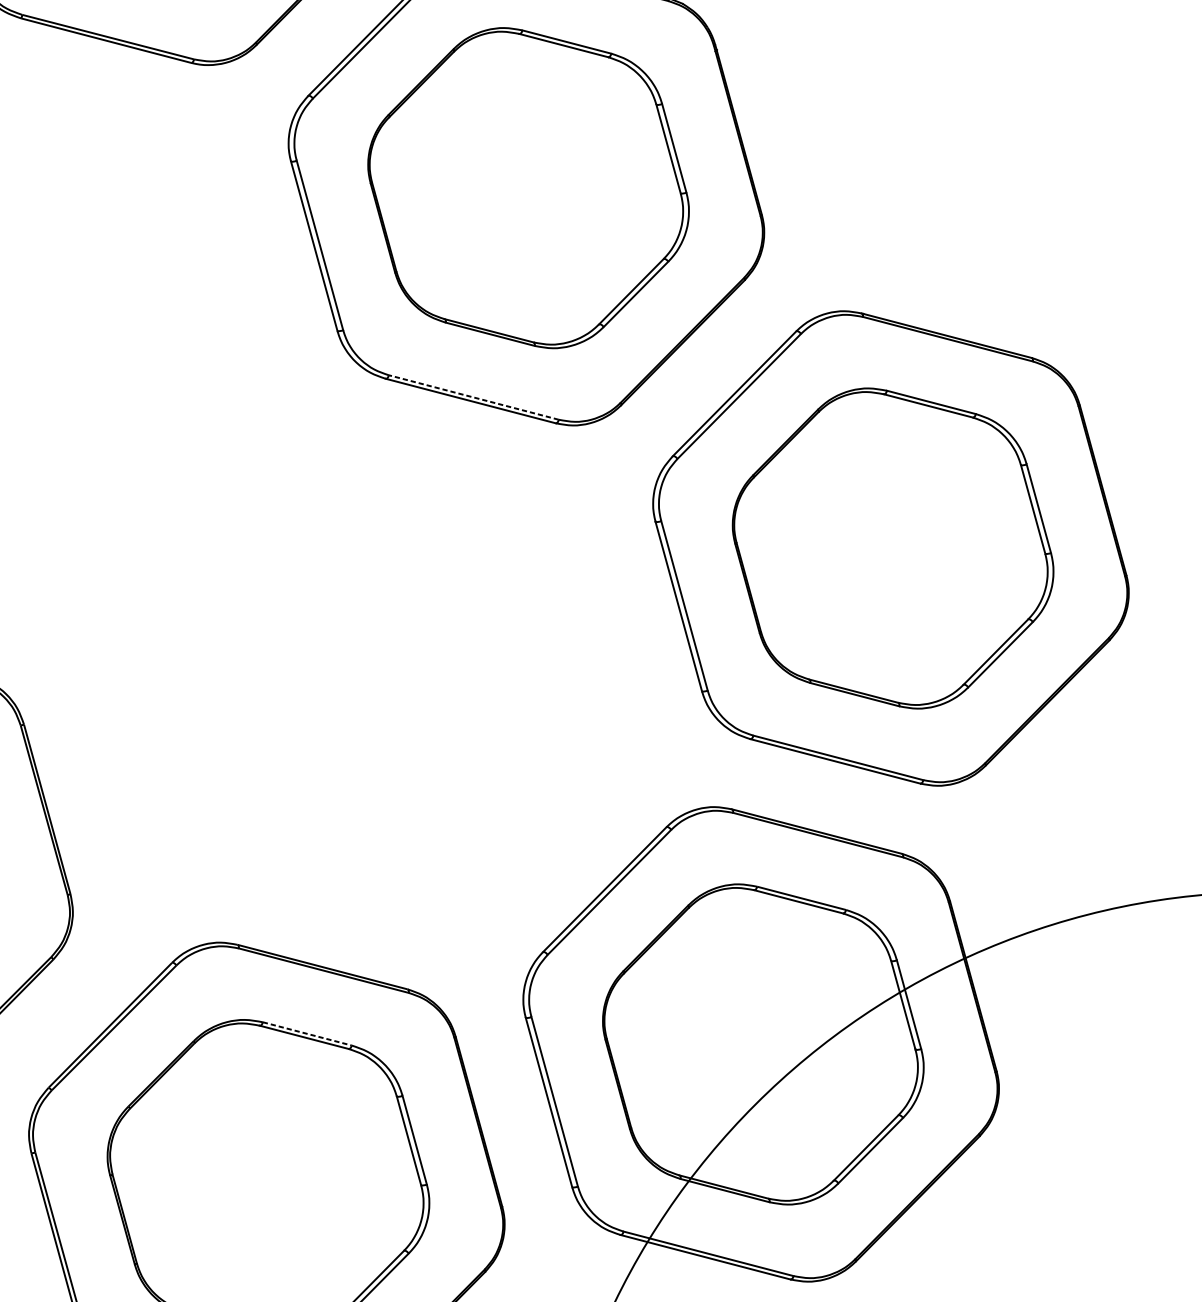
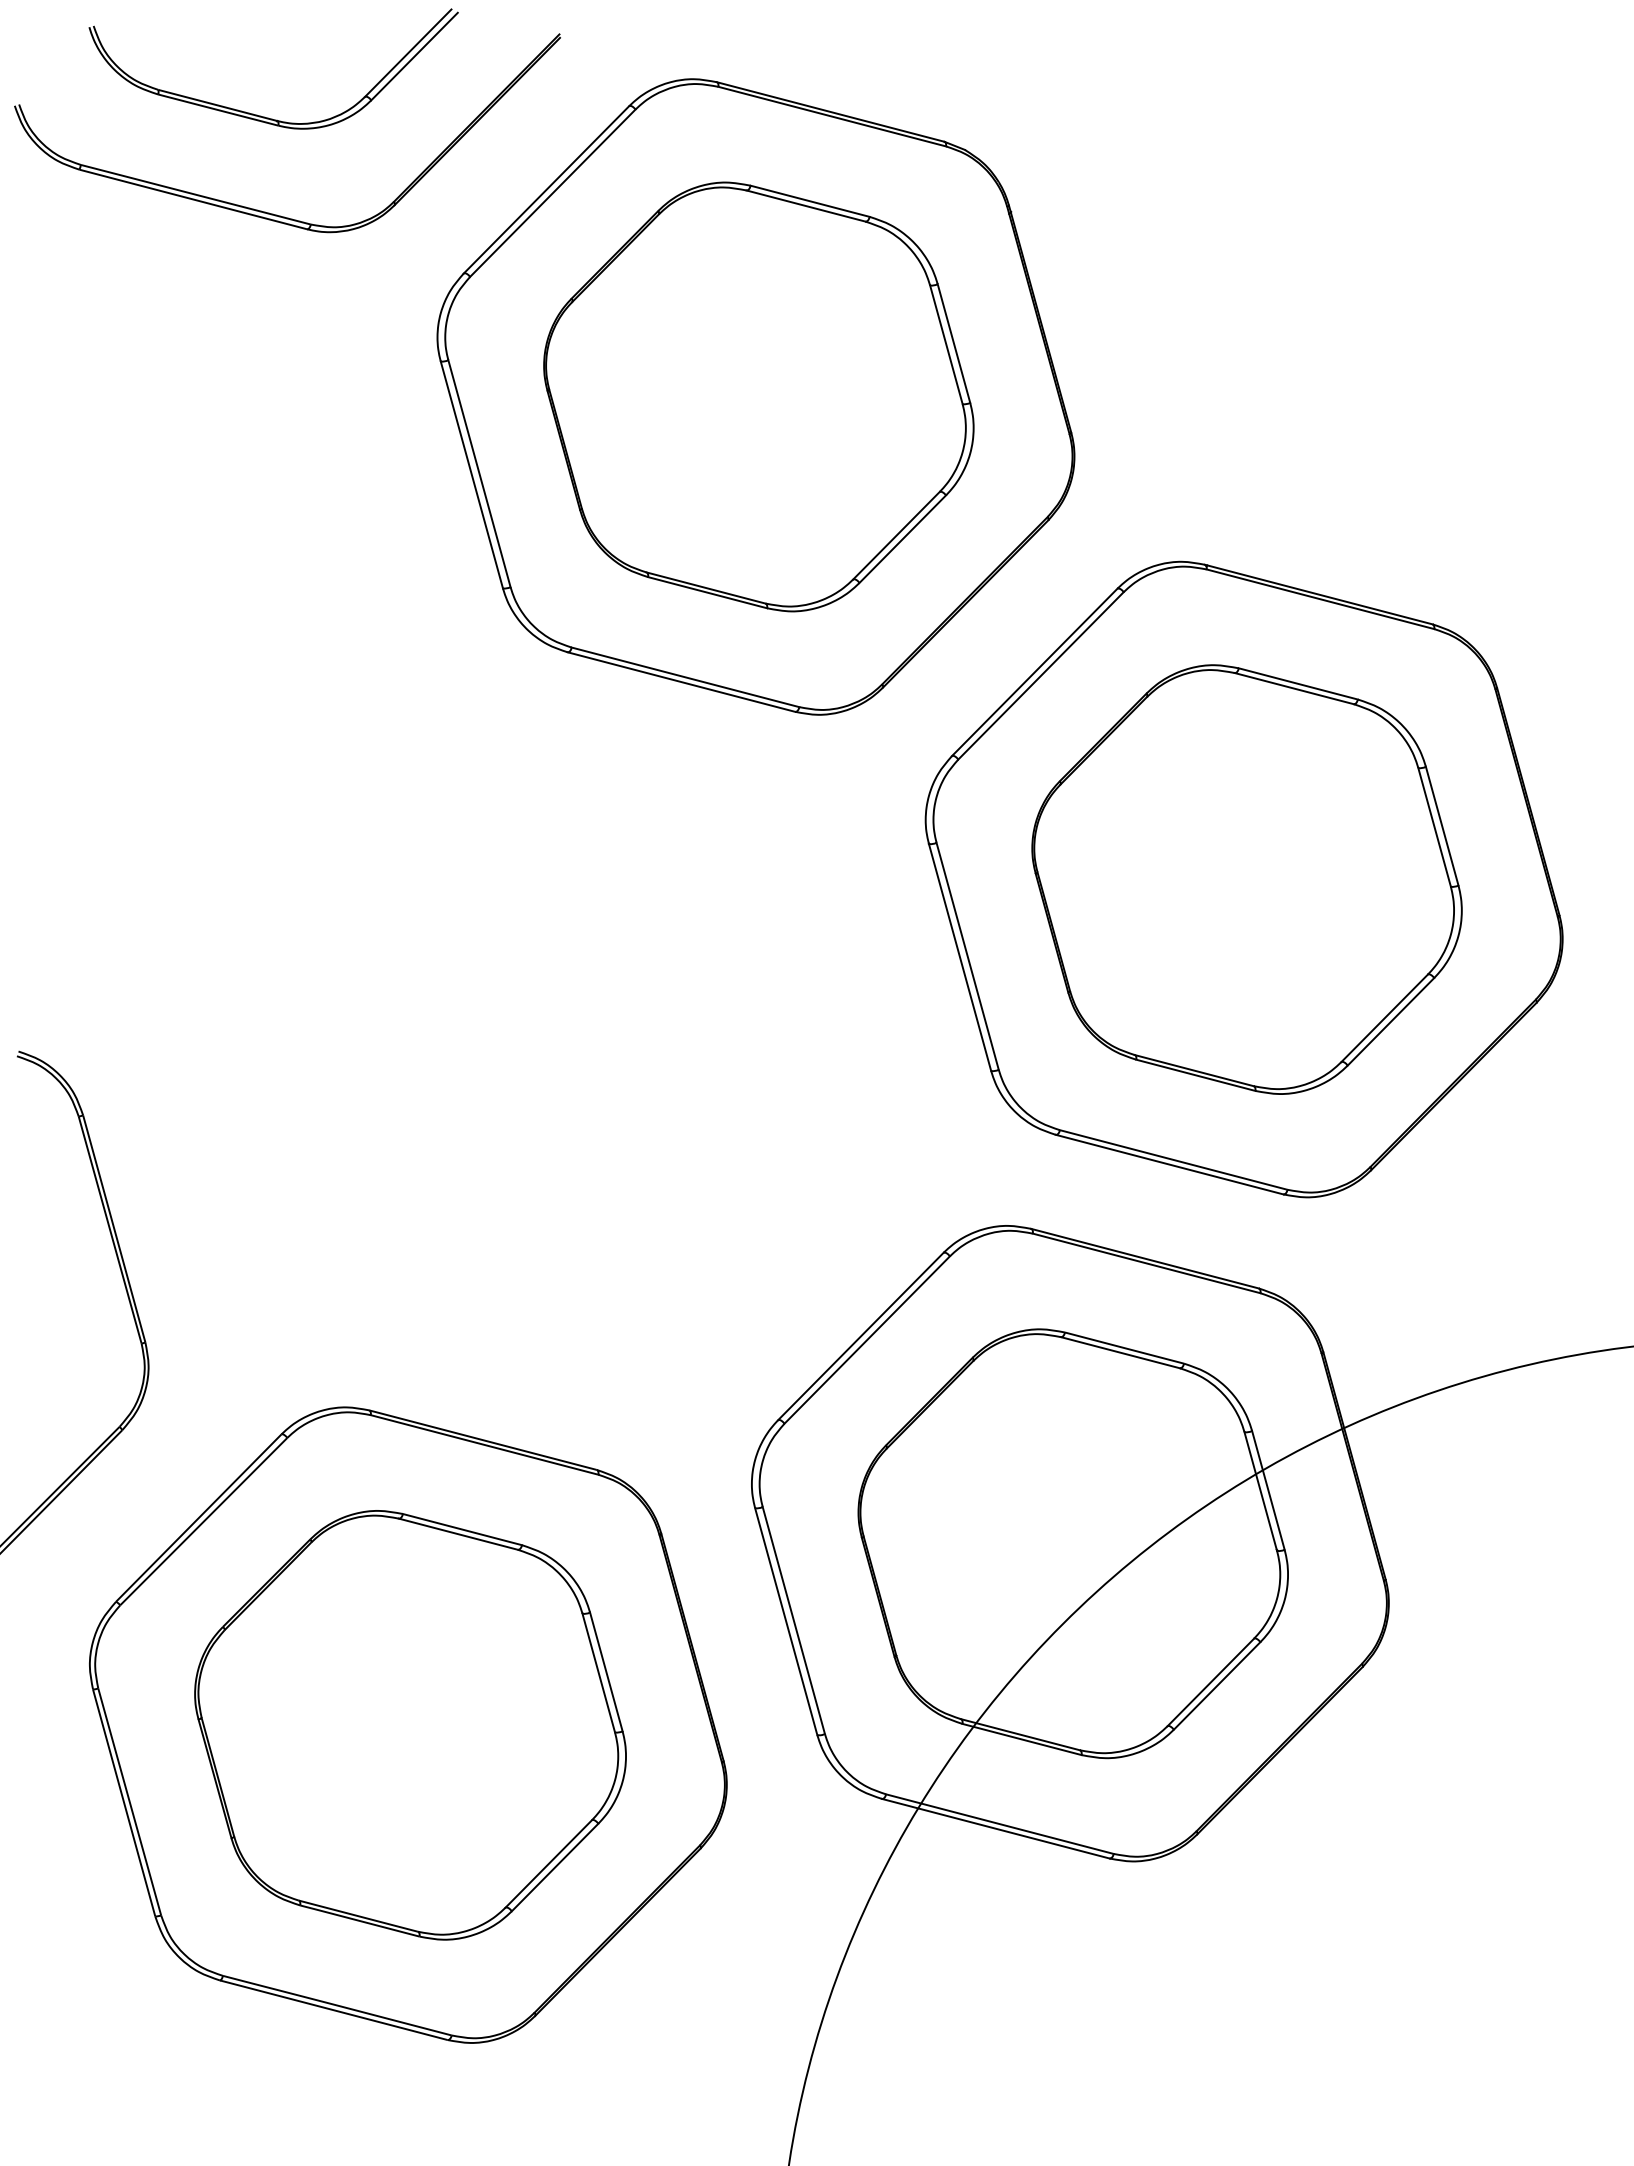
line: (473, 397) -> (685, 677), dashed -> solid
line: (307, 1033) -> (462, 1529), dashed -> solid

